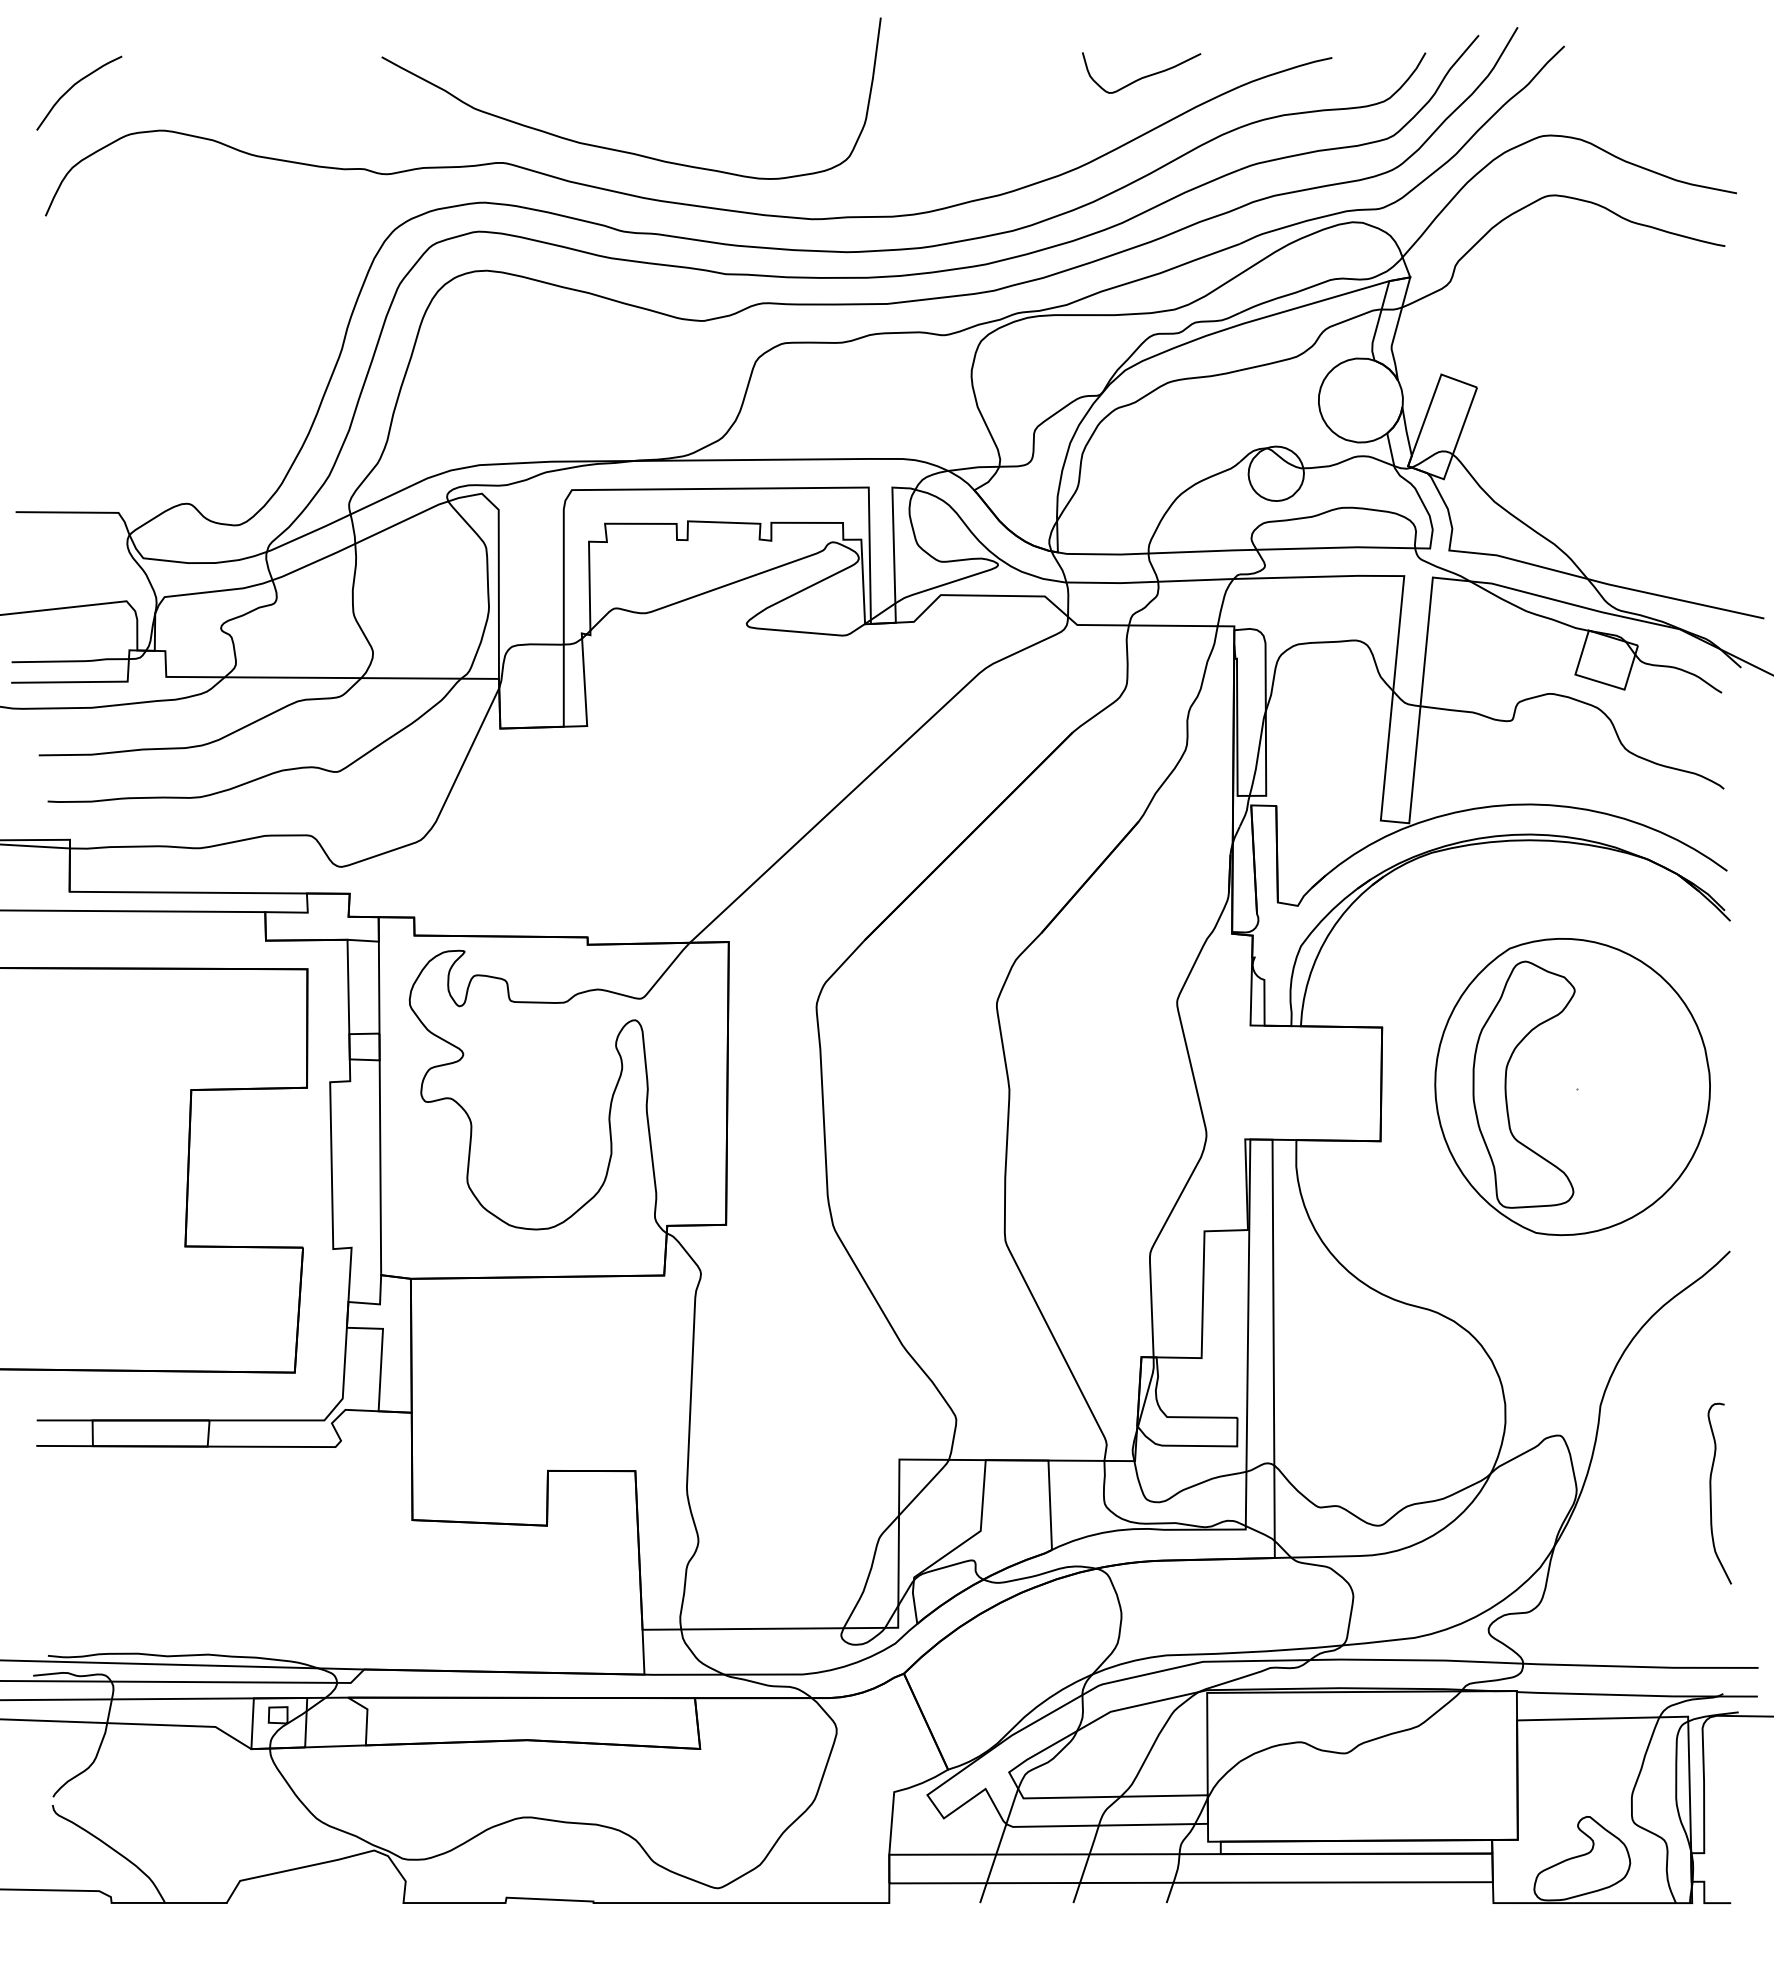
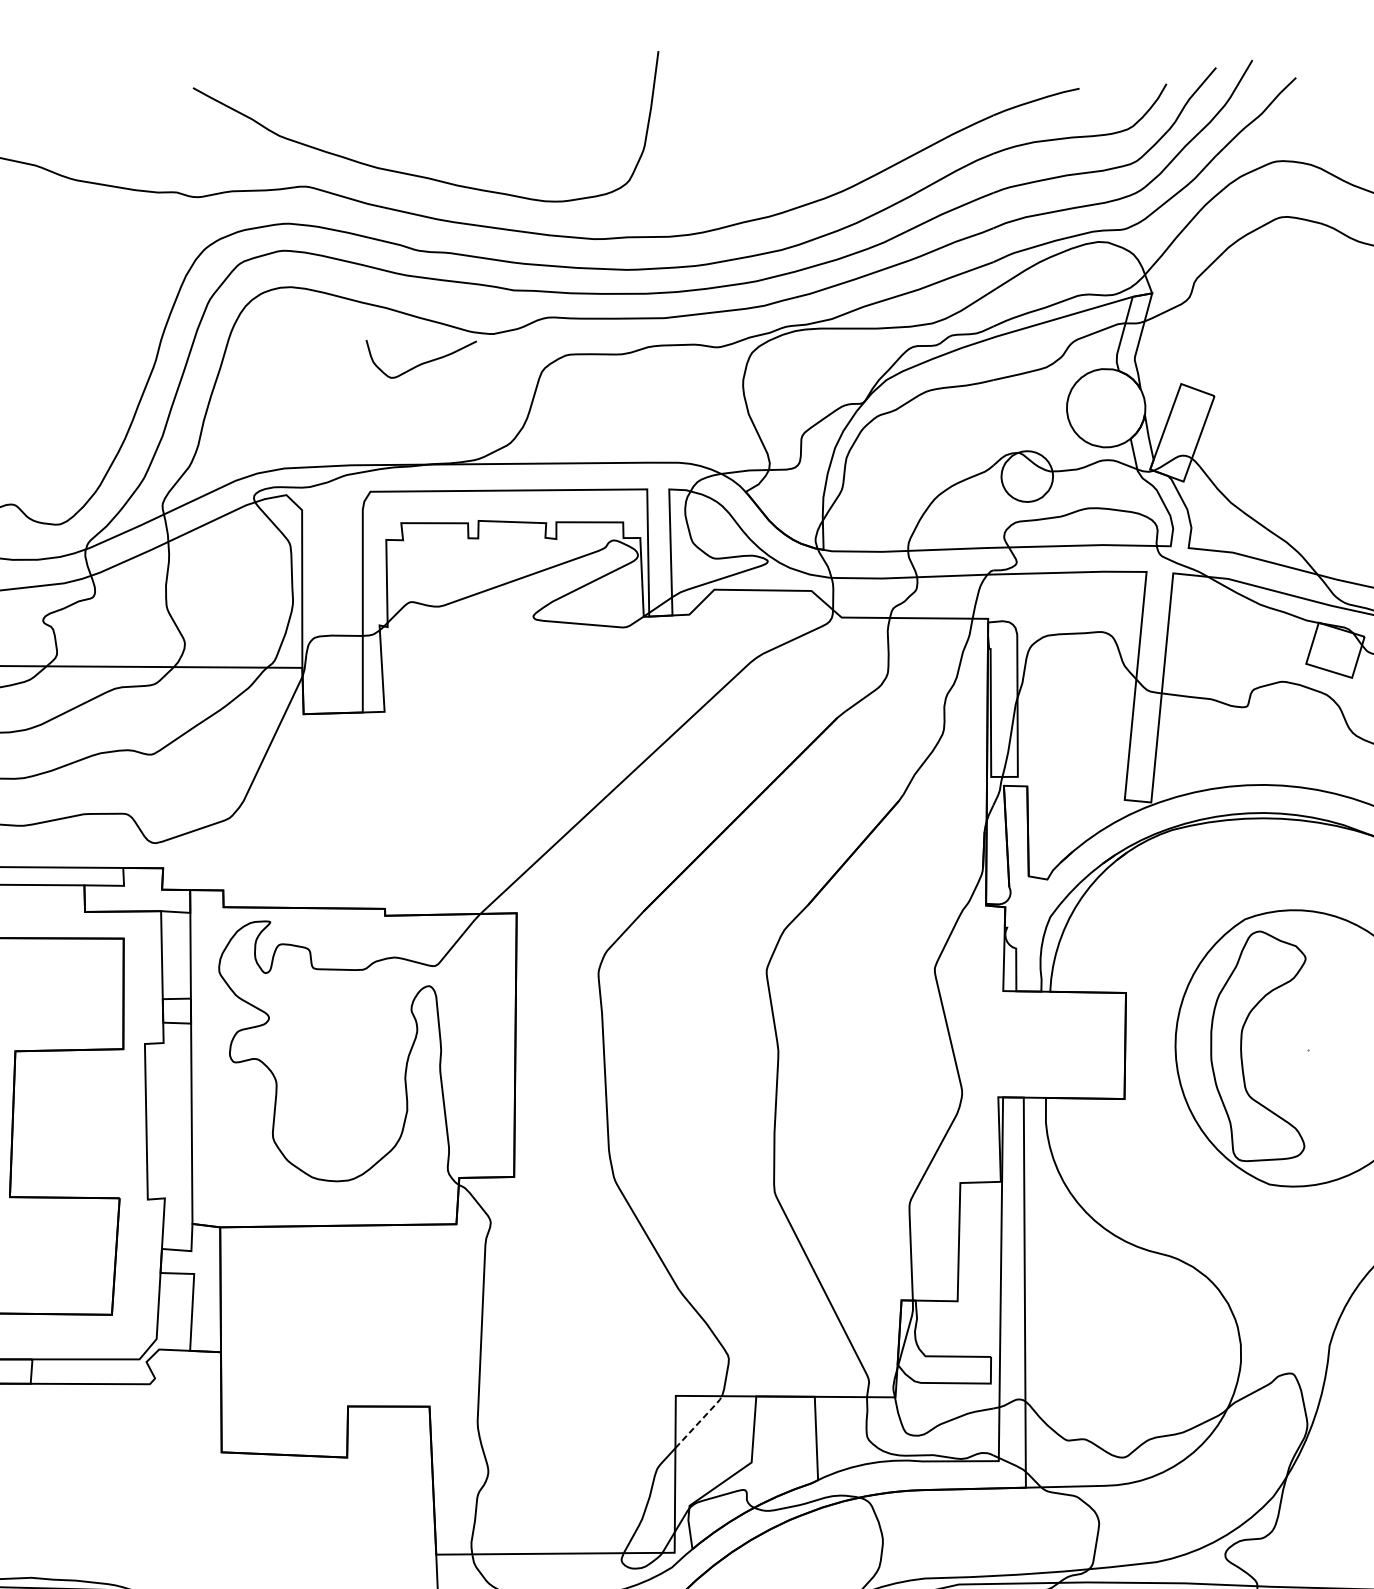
curve: (1143, 76) -> (423, 362), moved
line: (925, 1487) -> (700, 1421), solid -> dashed

